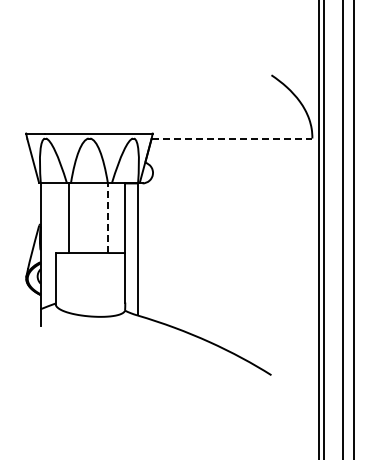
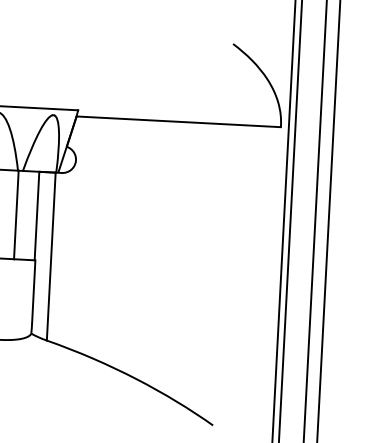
line: (232, 138) -> (179, 121), dashed -> solid
line: (108, 218) -> (16, 215), dashed -> solid

